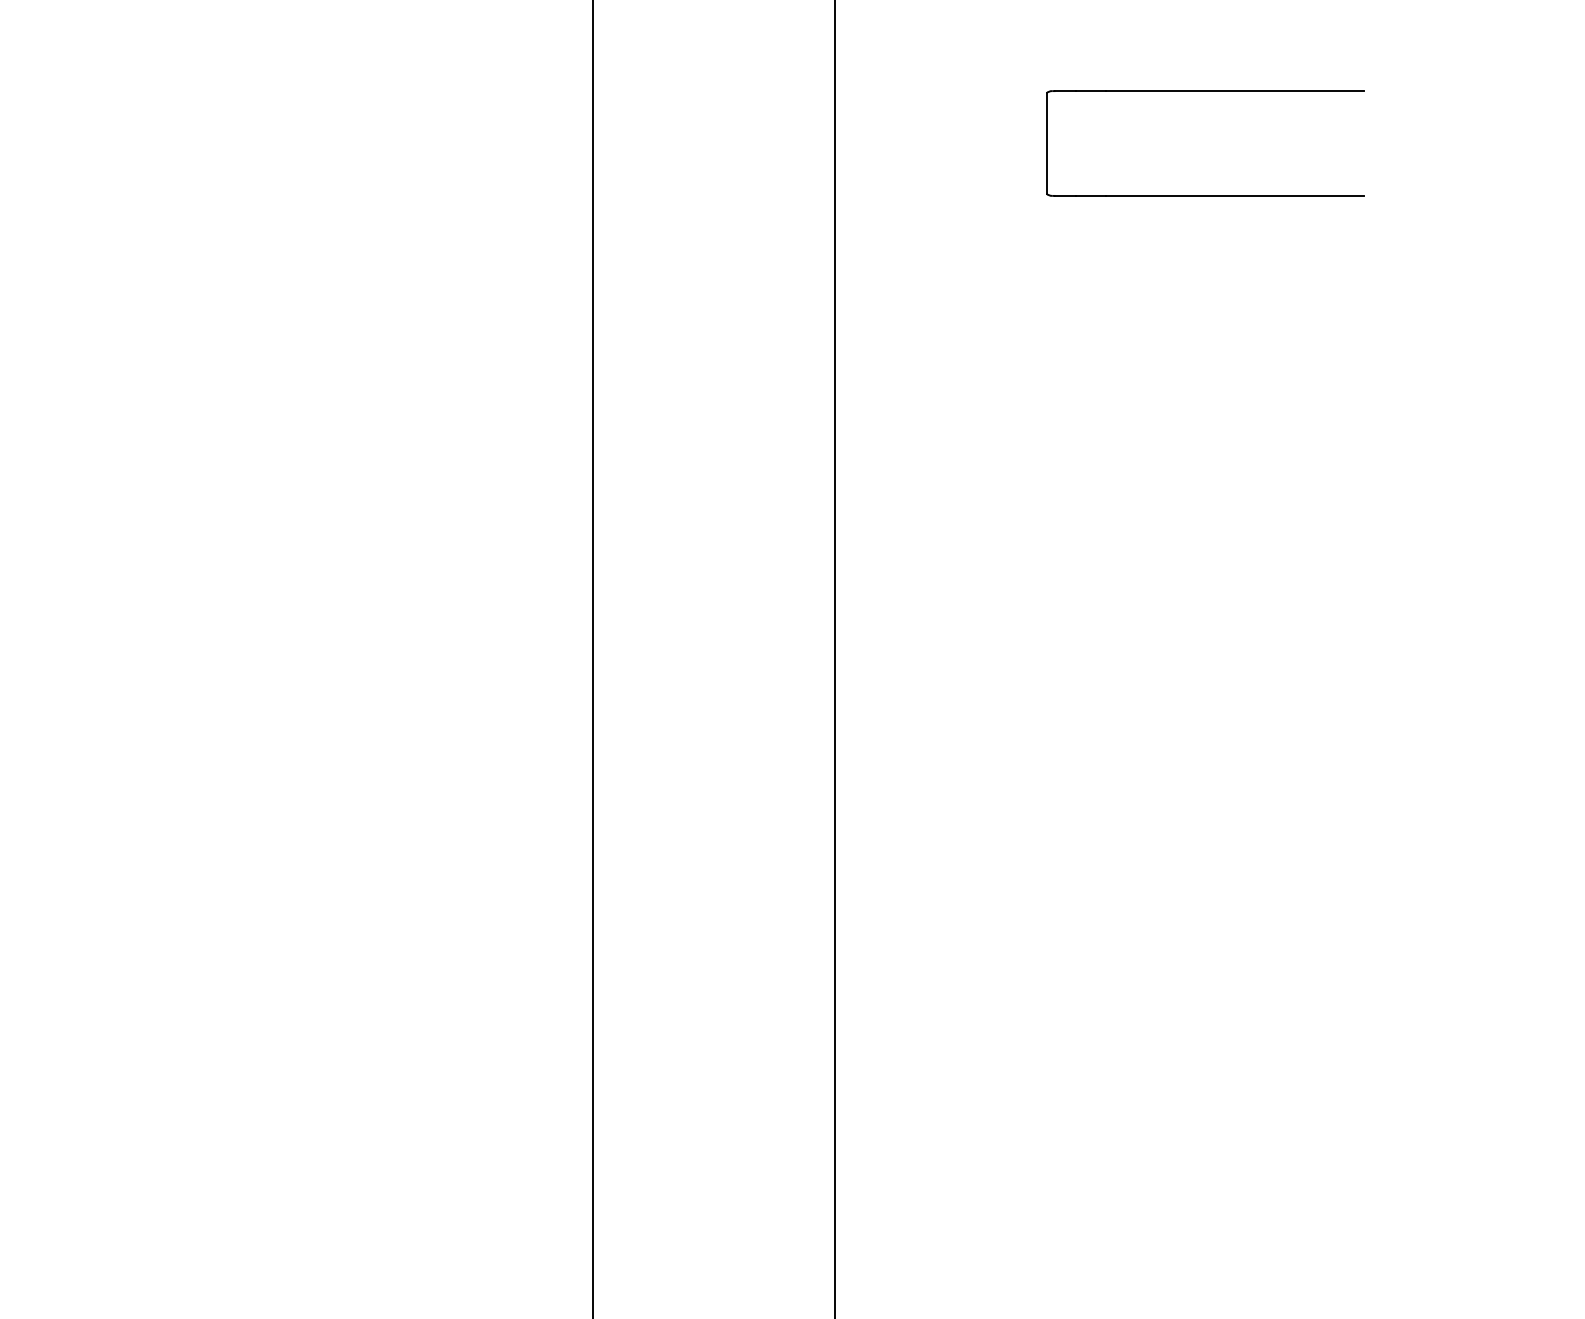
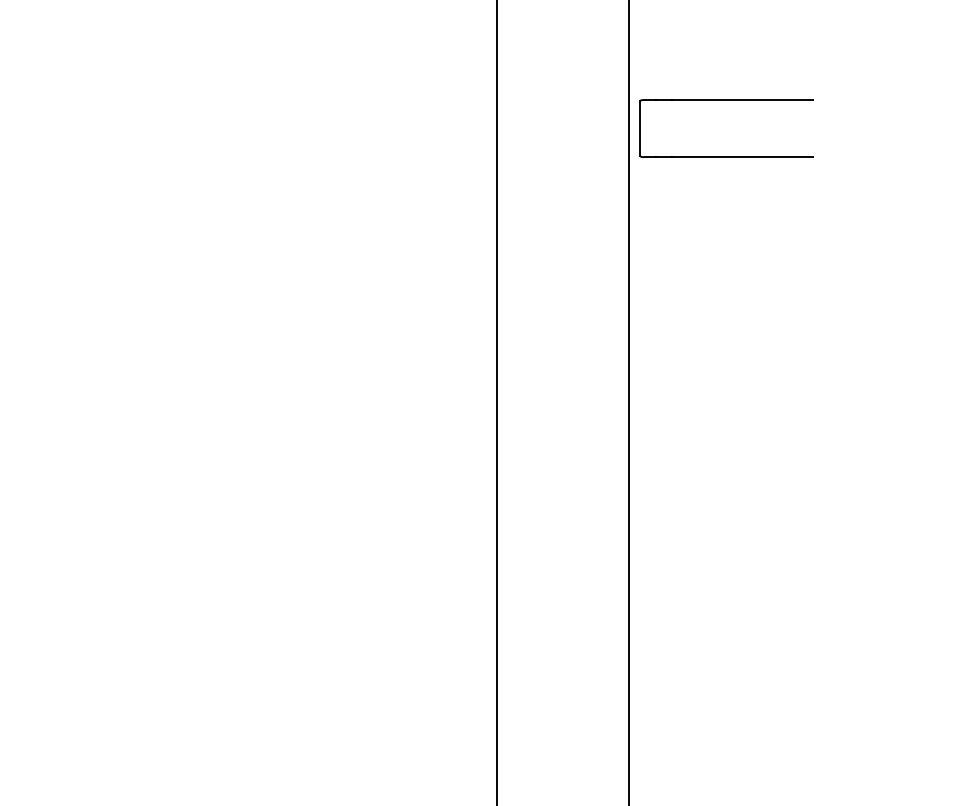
part: (1205, 91) -> (726, 100), moved

